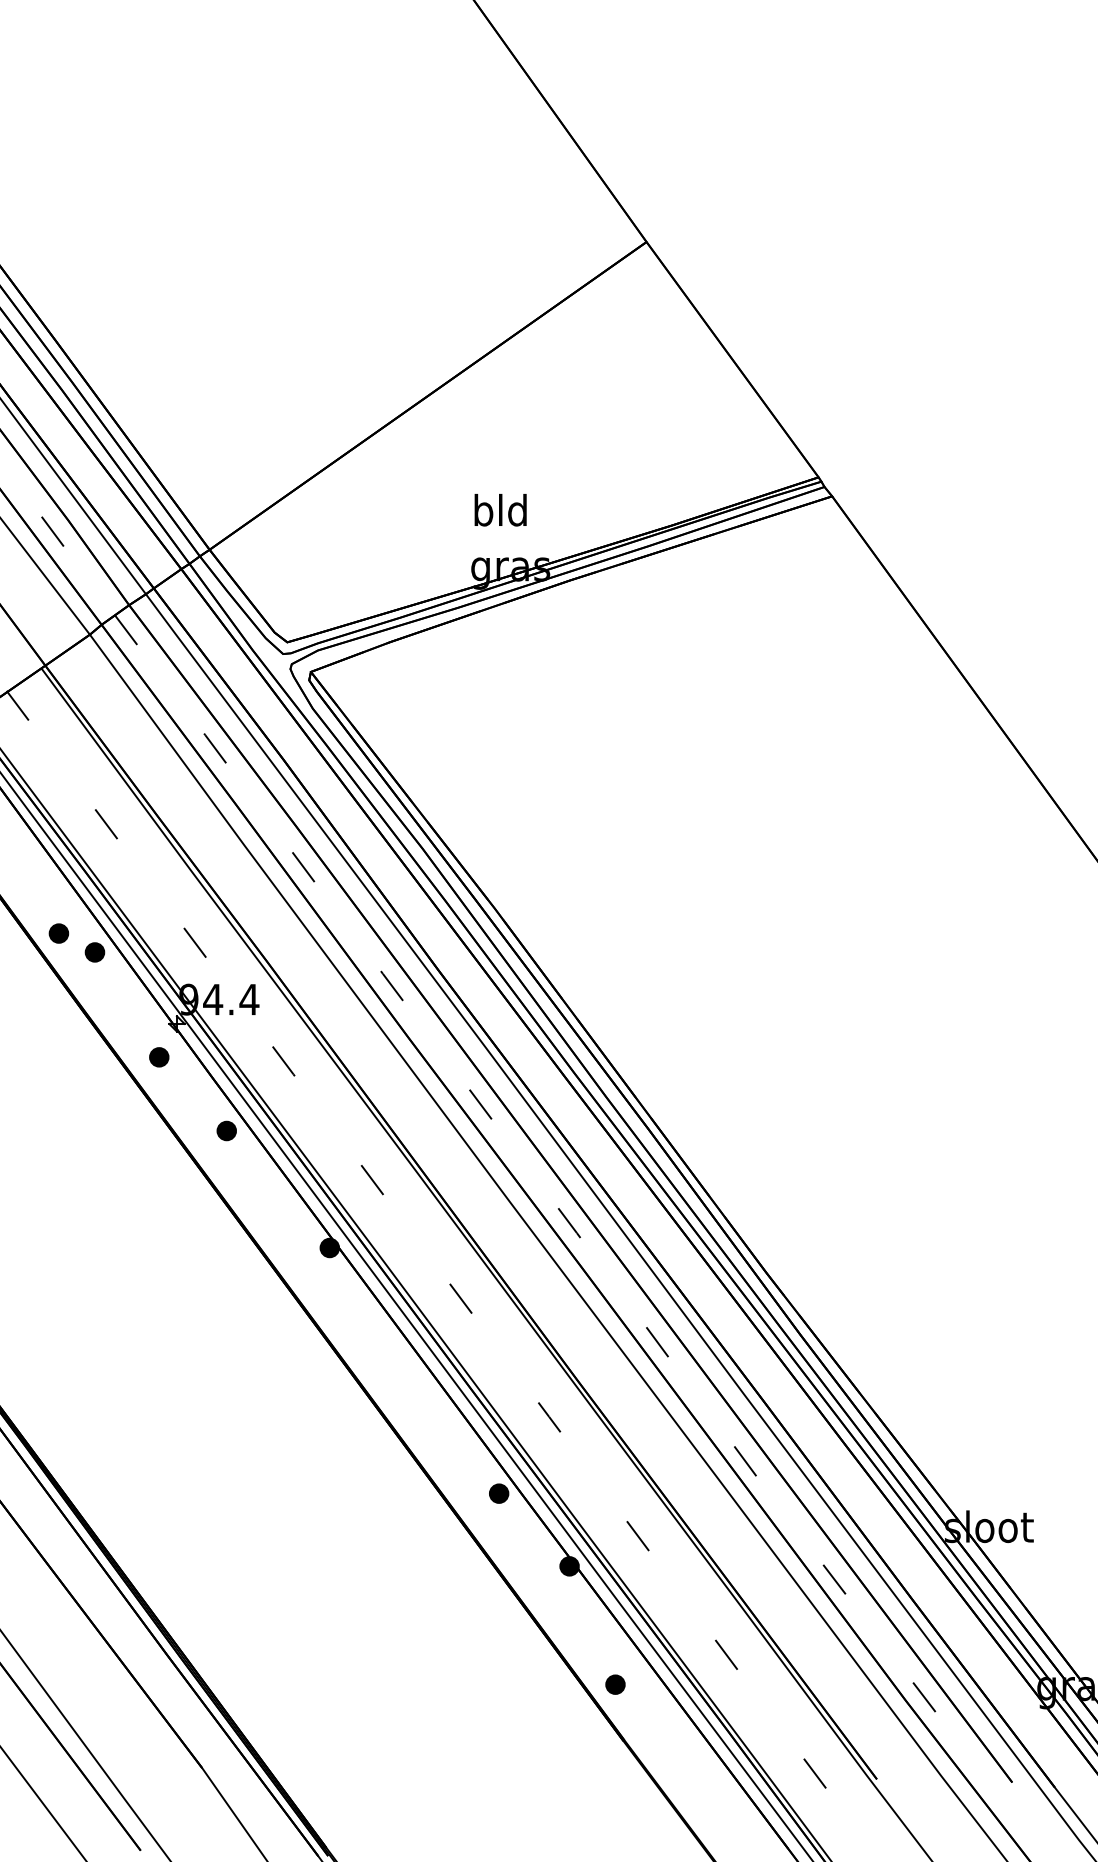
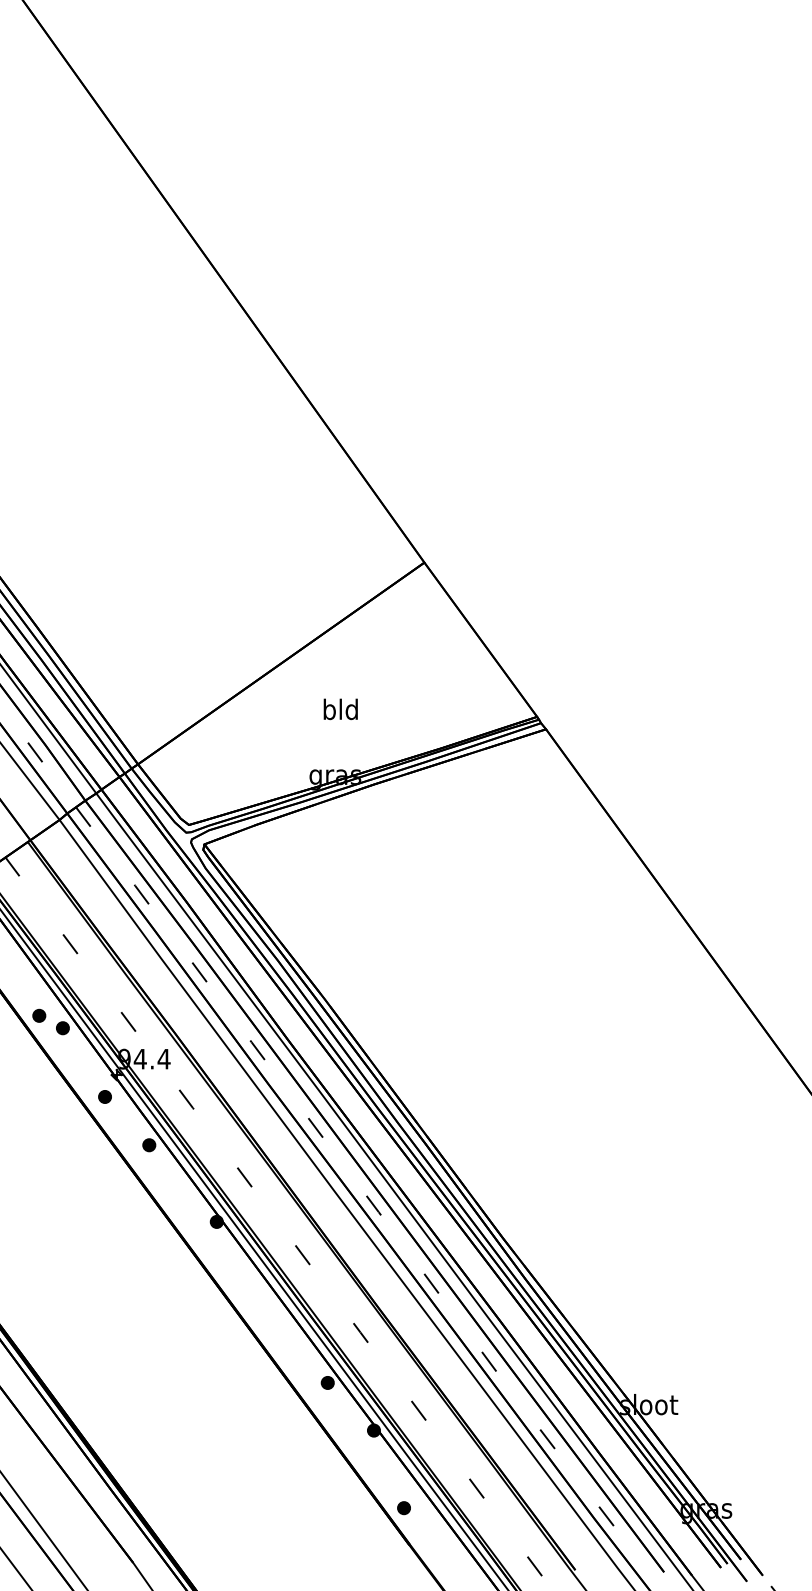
text: (500, 510) -> (340, 709), moved

